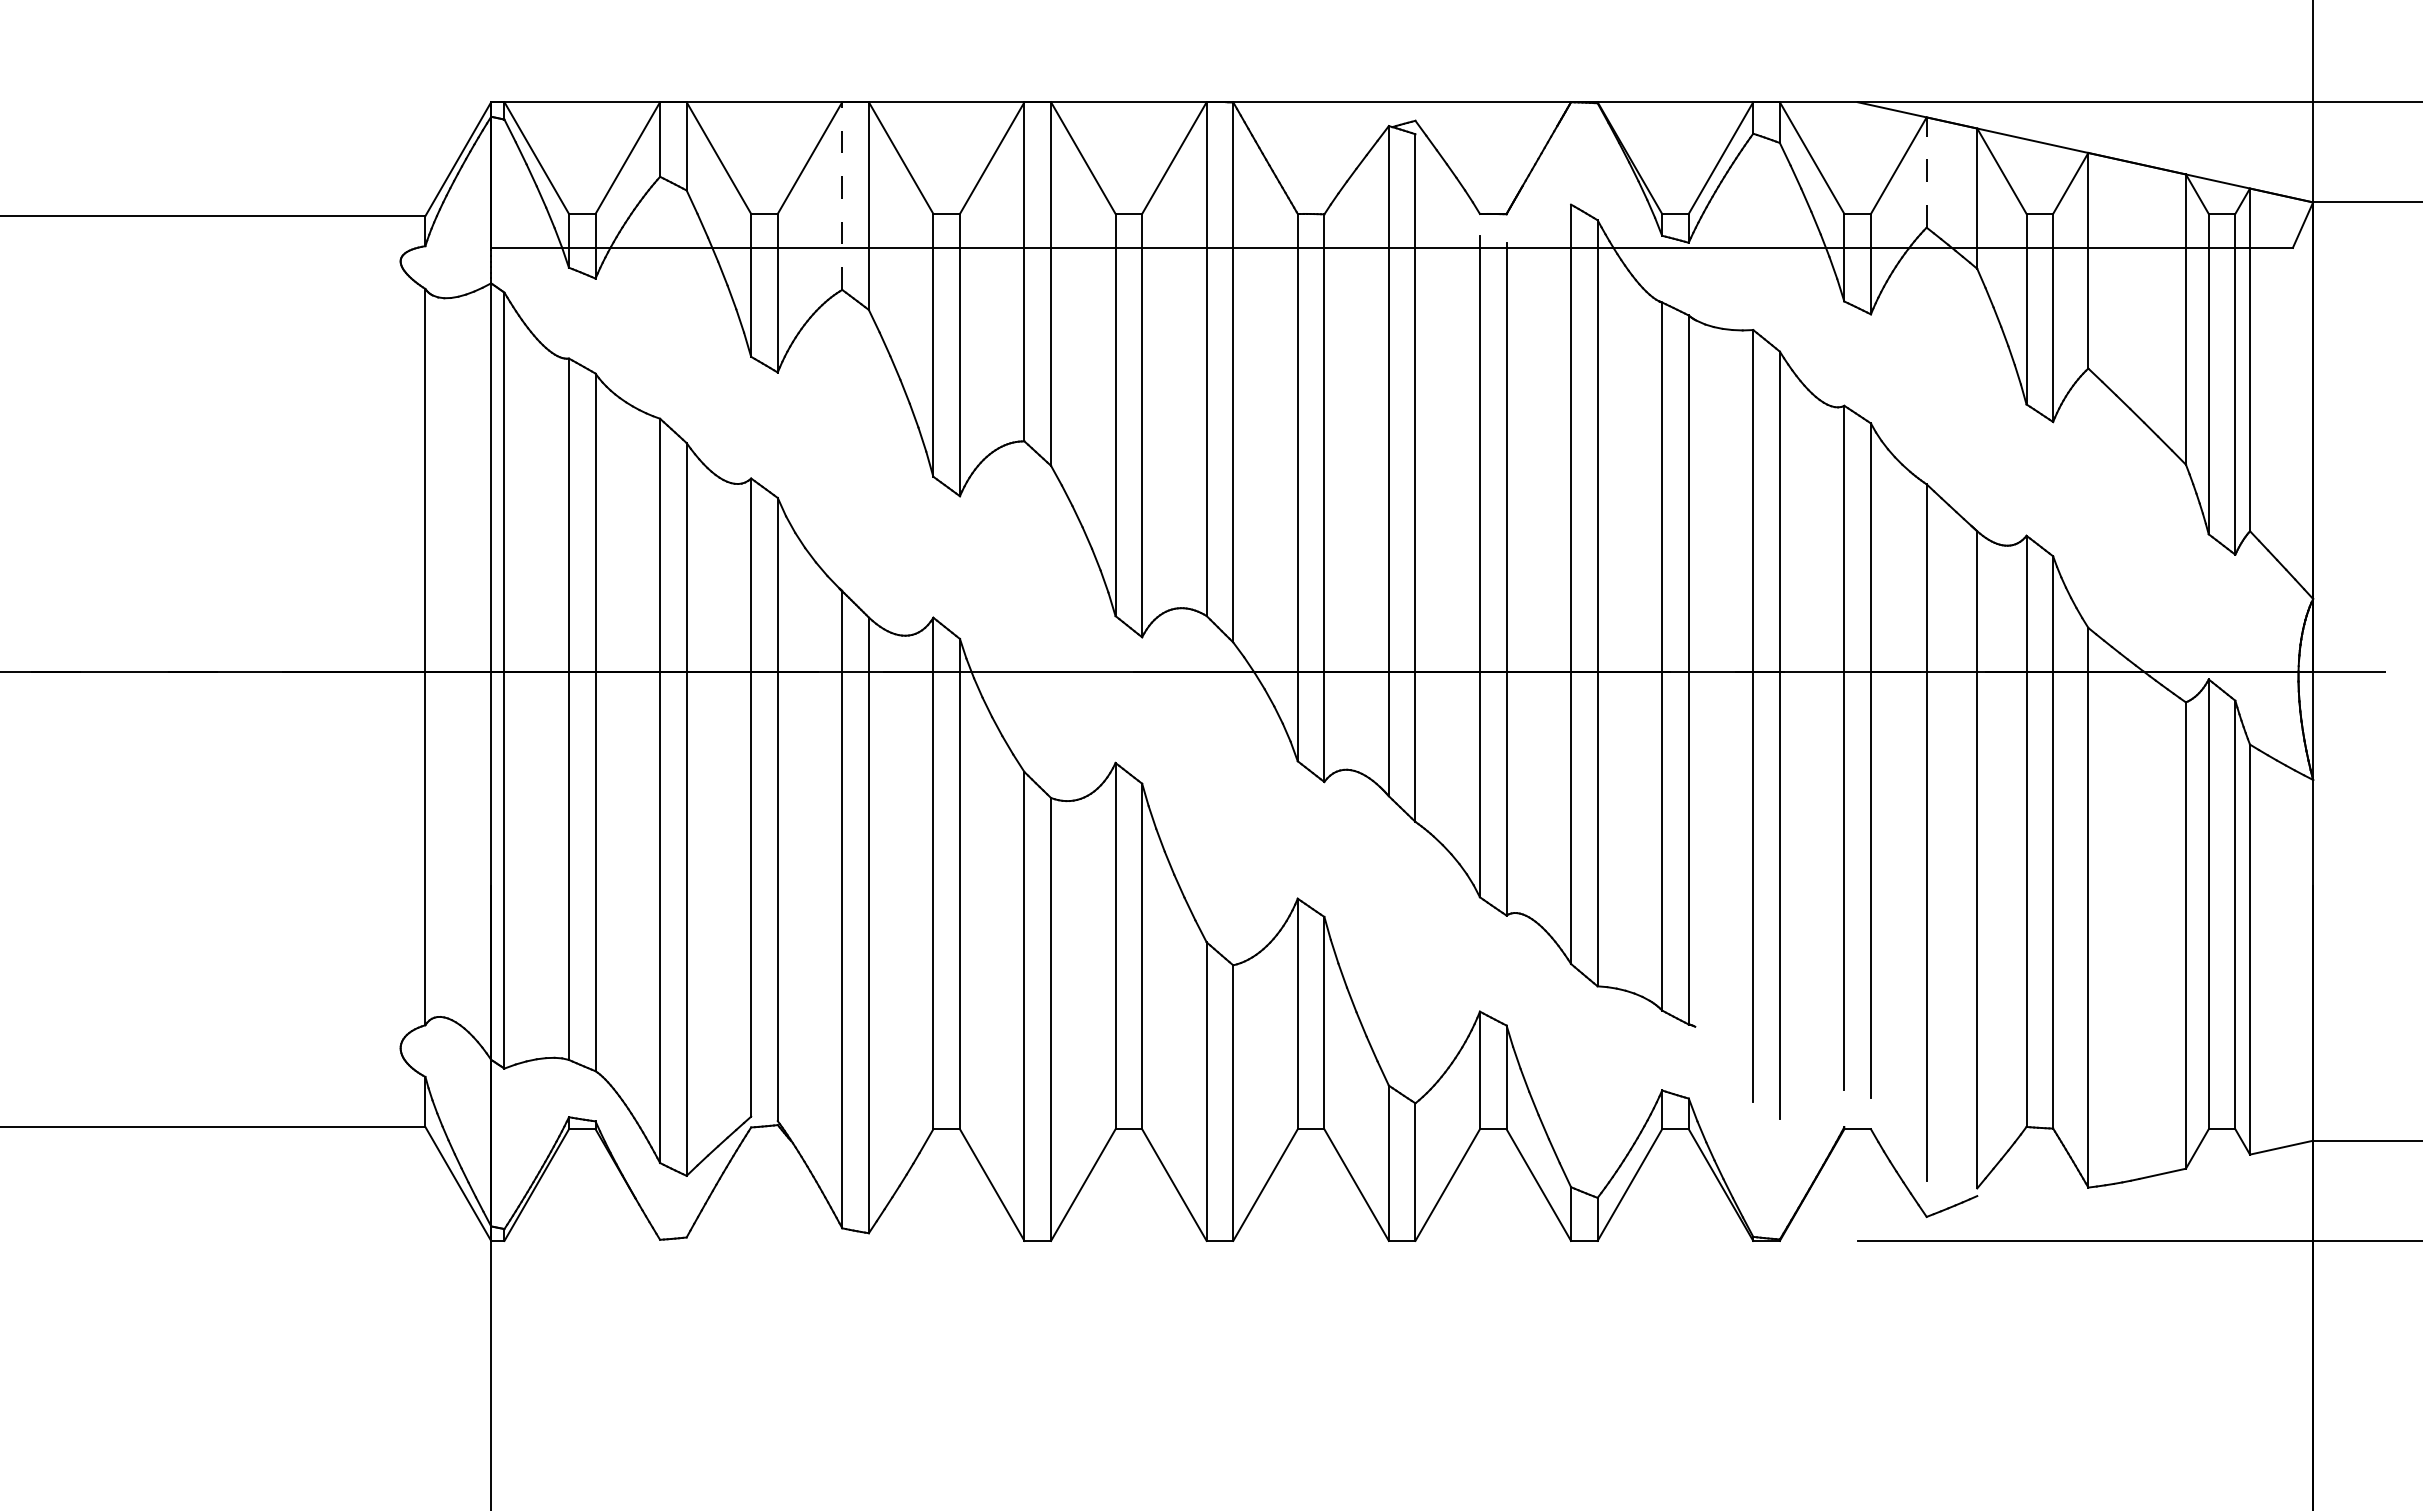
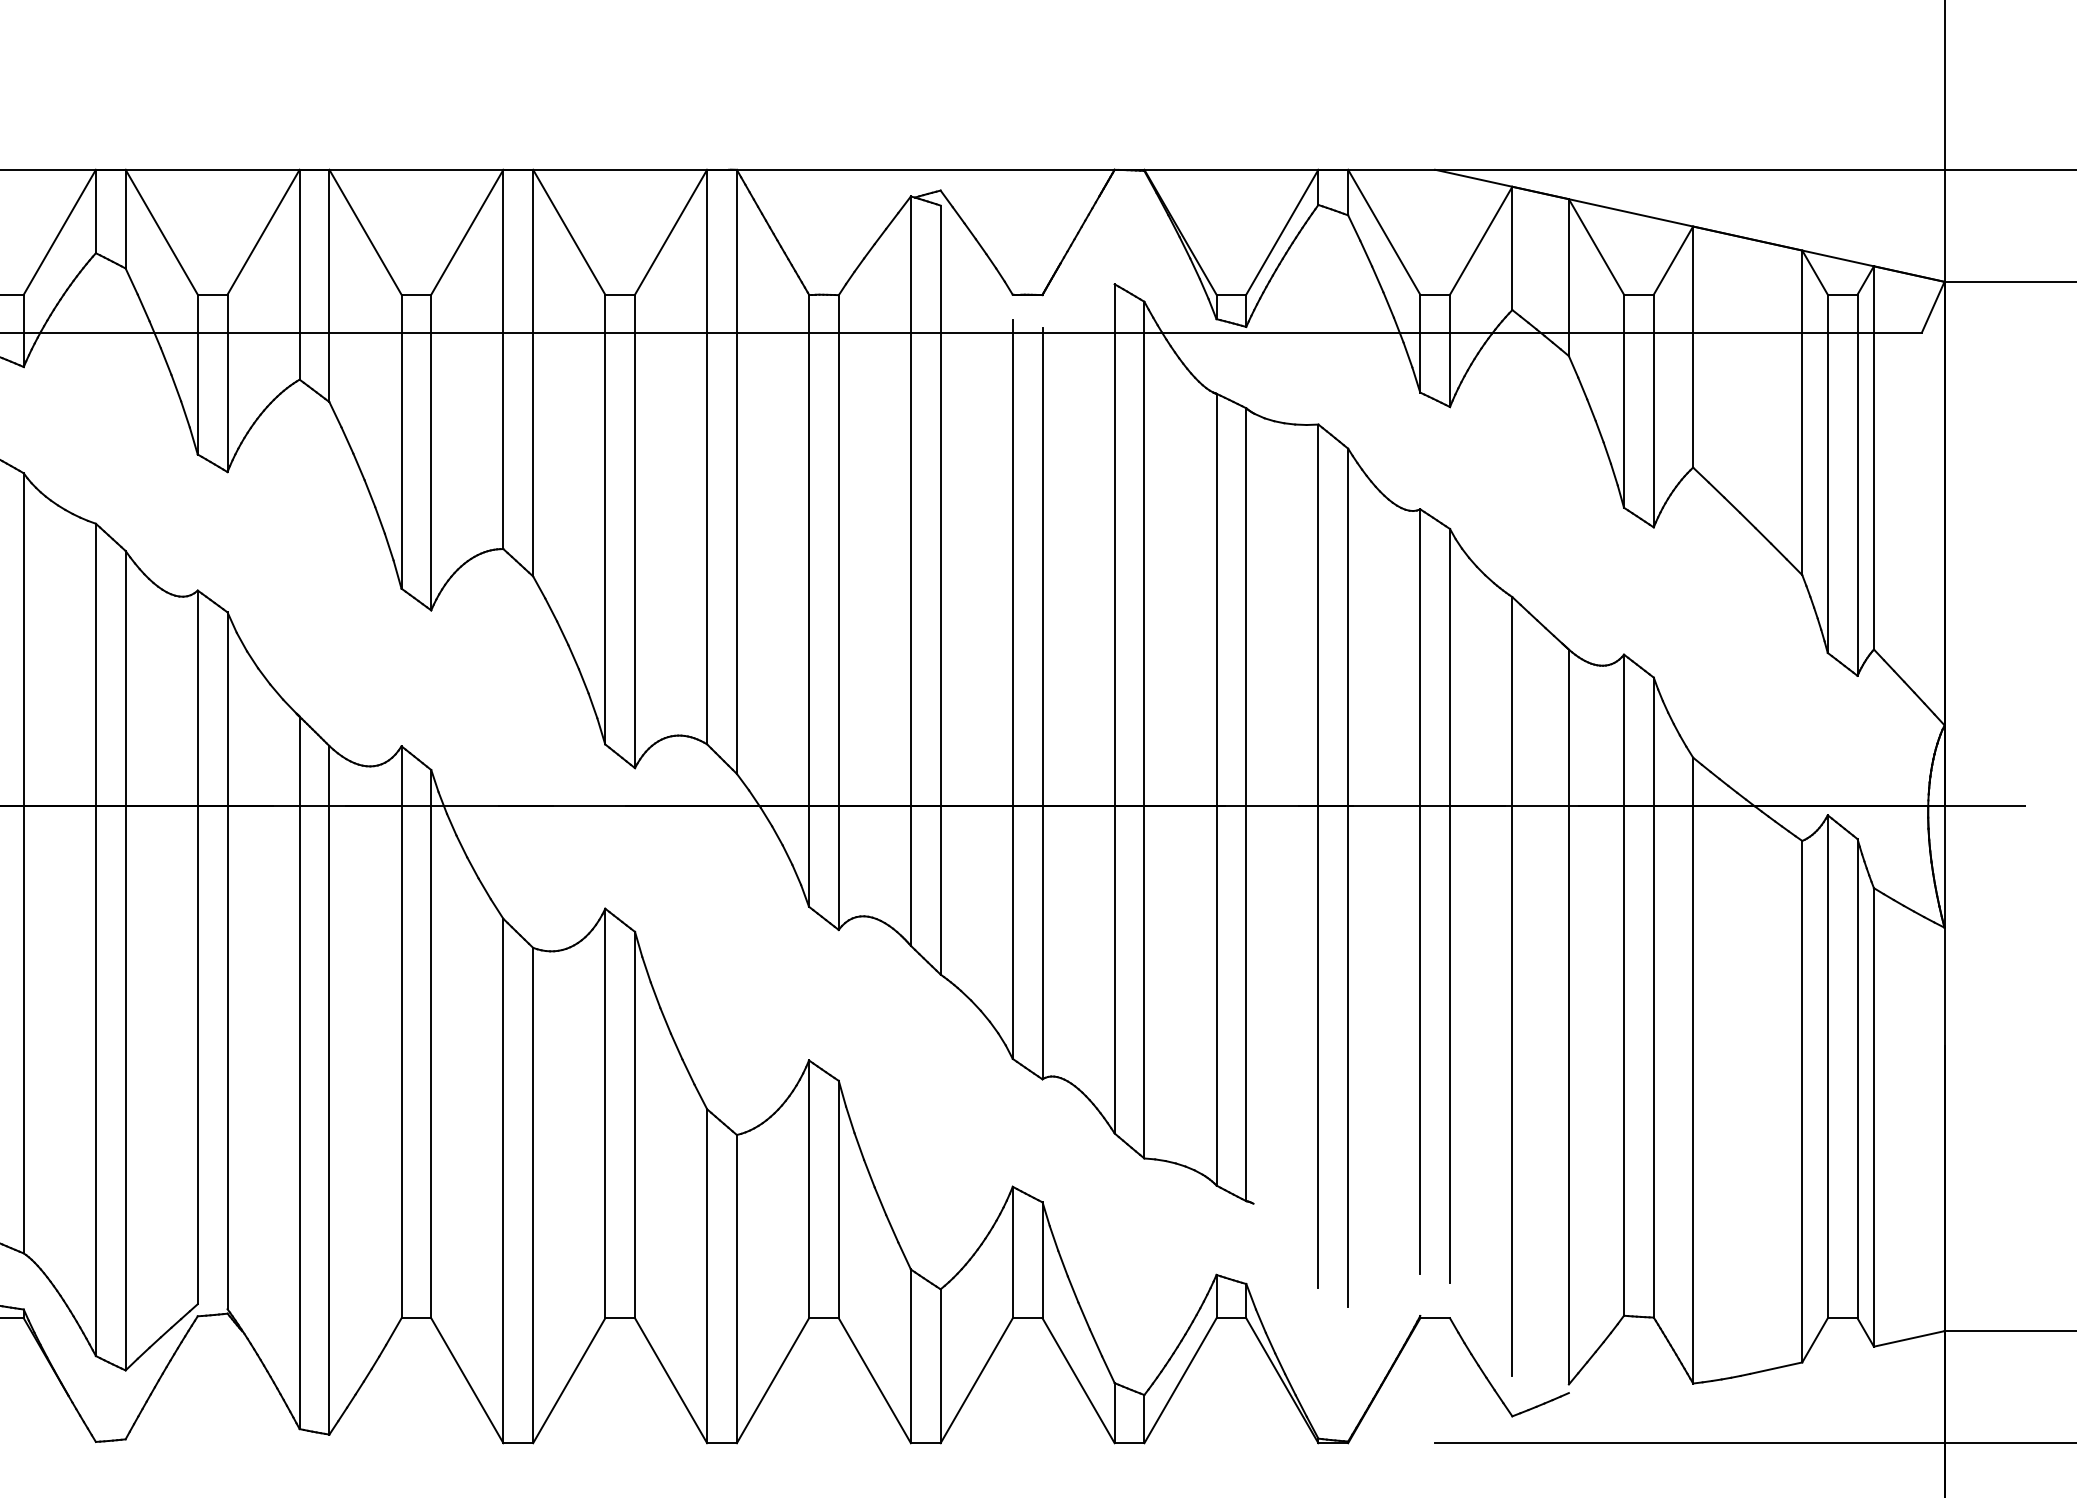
line: (1926, 172) -> (1512, 248), dashed -> solid
line: (842, 196) -> (299, 275), dashed -> solid

